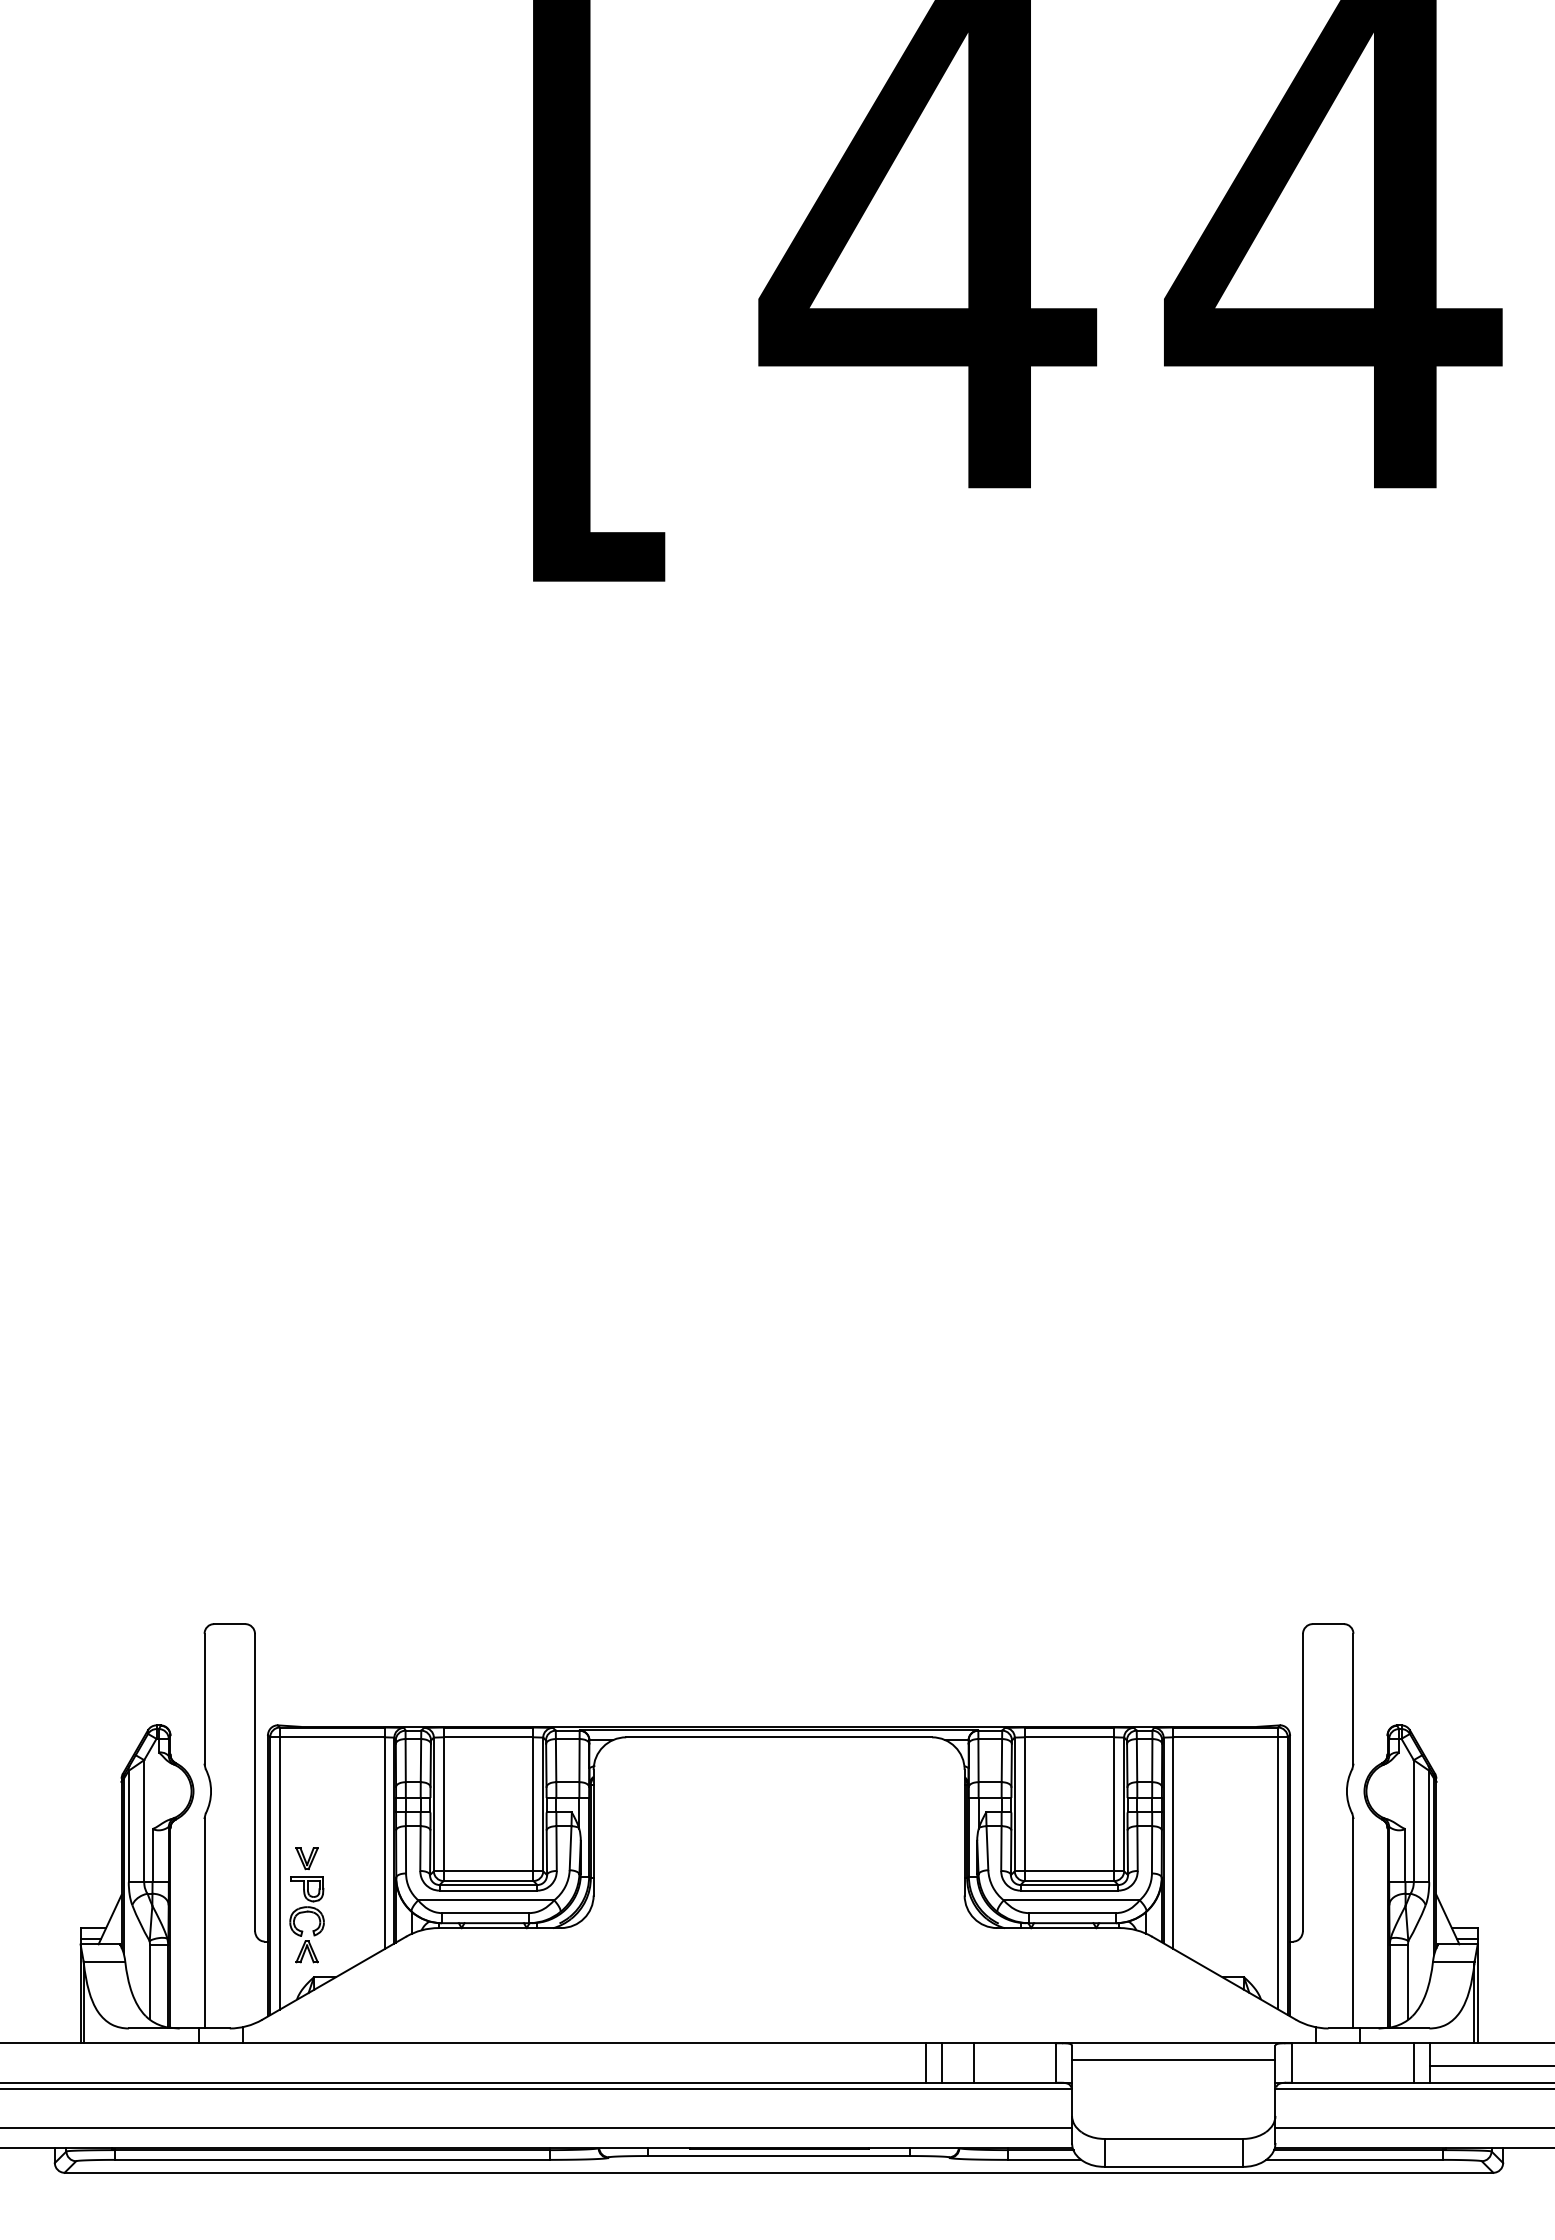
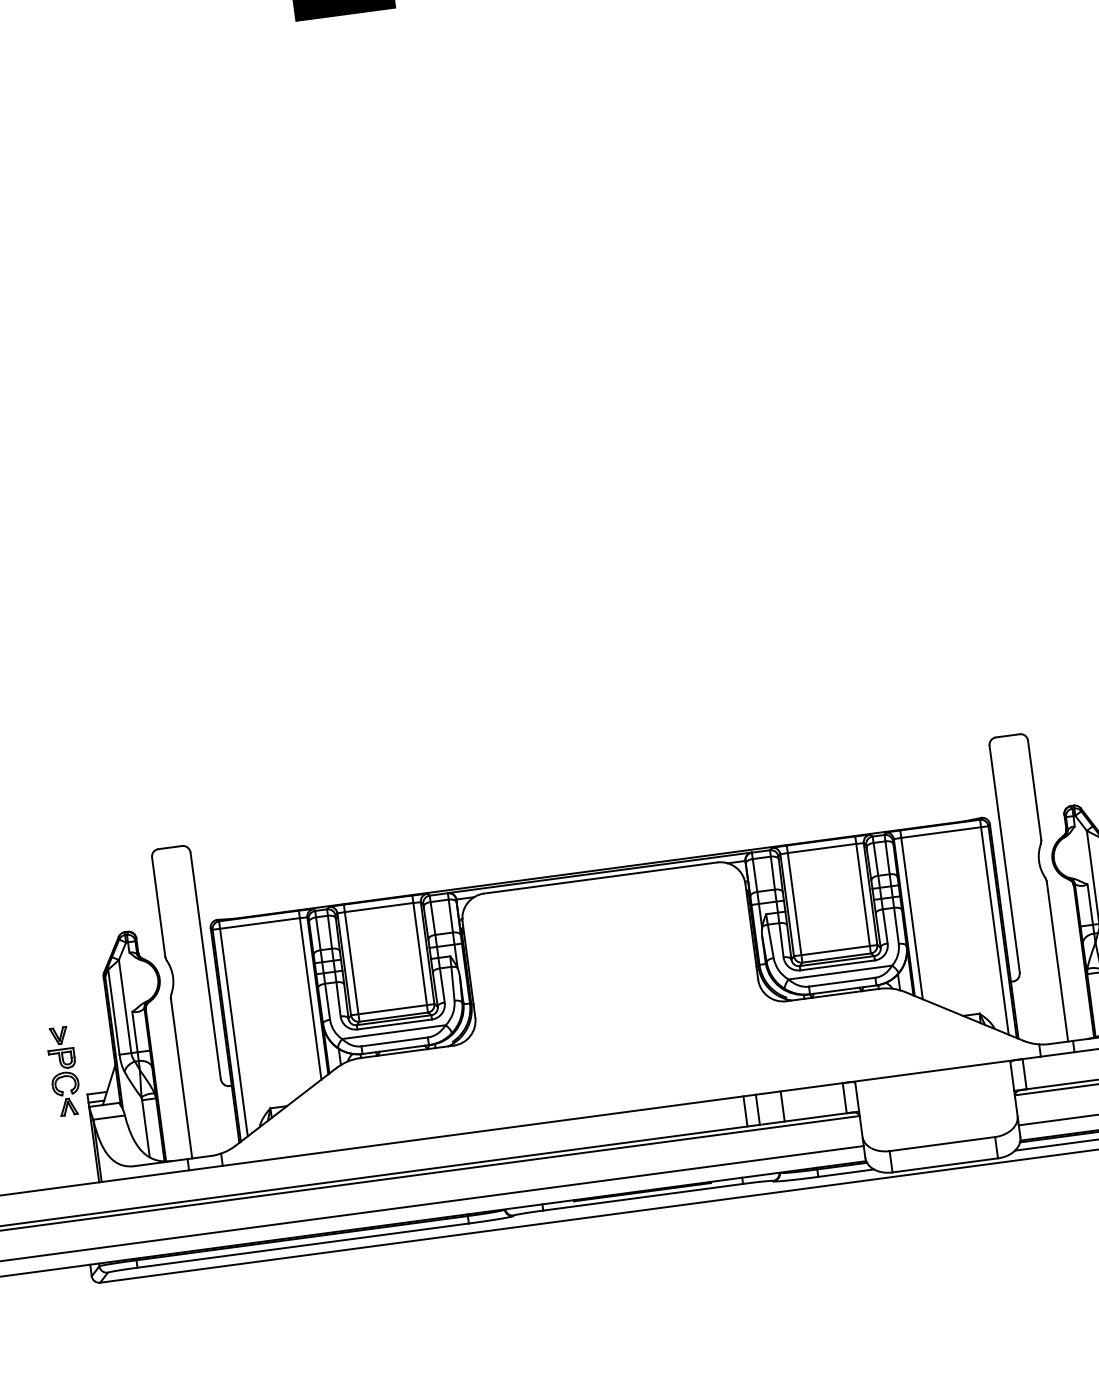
part: (306, 1905) -> (63, 1071), moved
line: (1173, 2059) -> (934, 1083), removed

